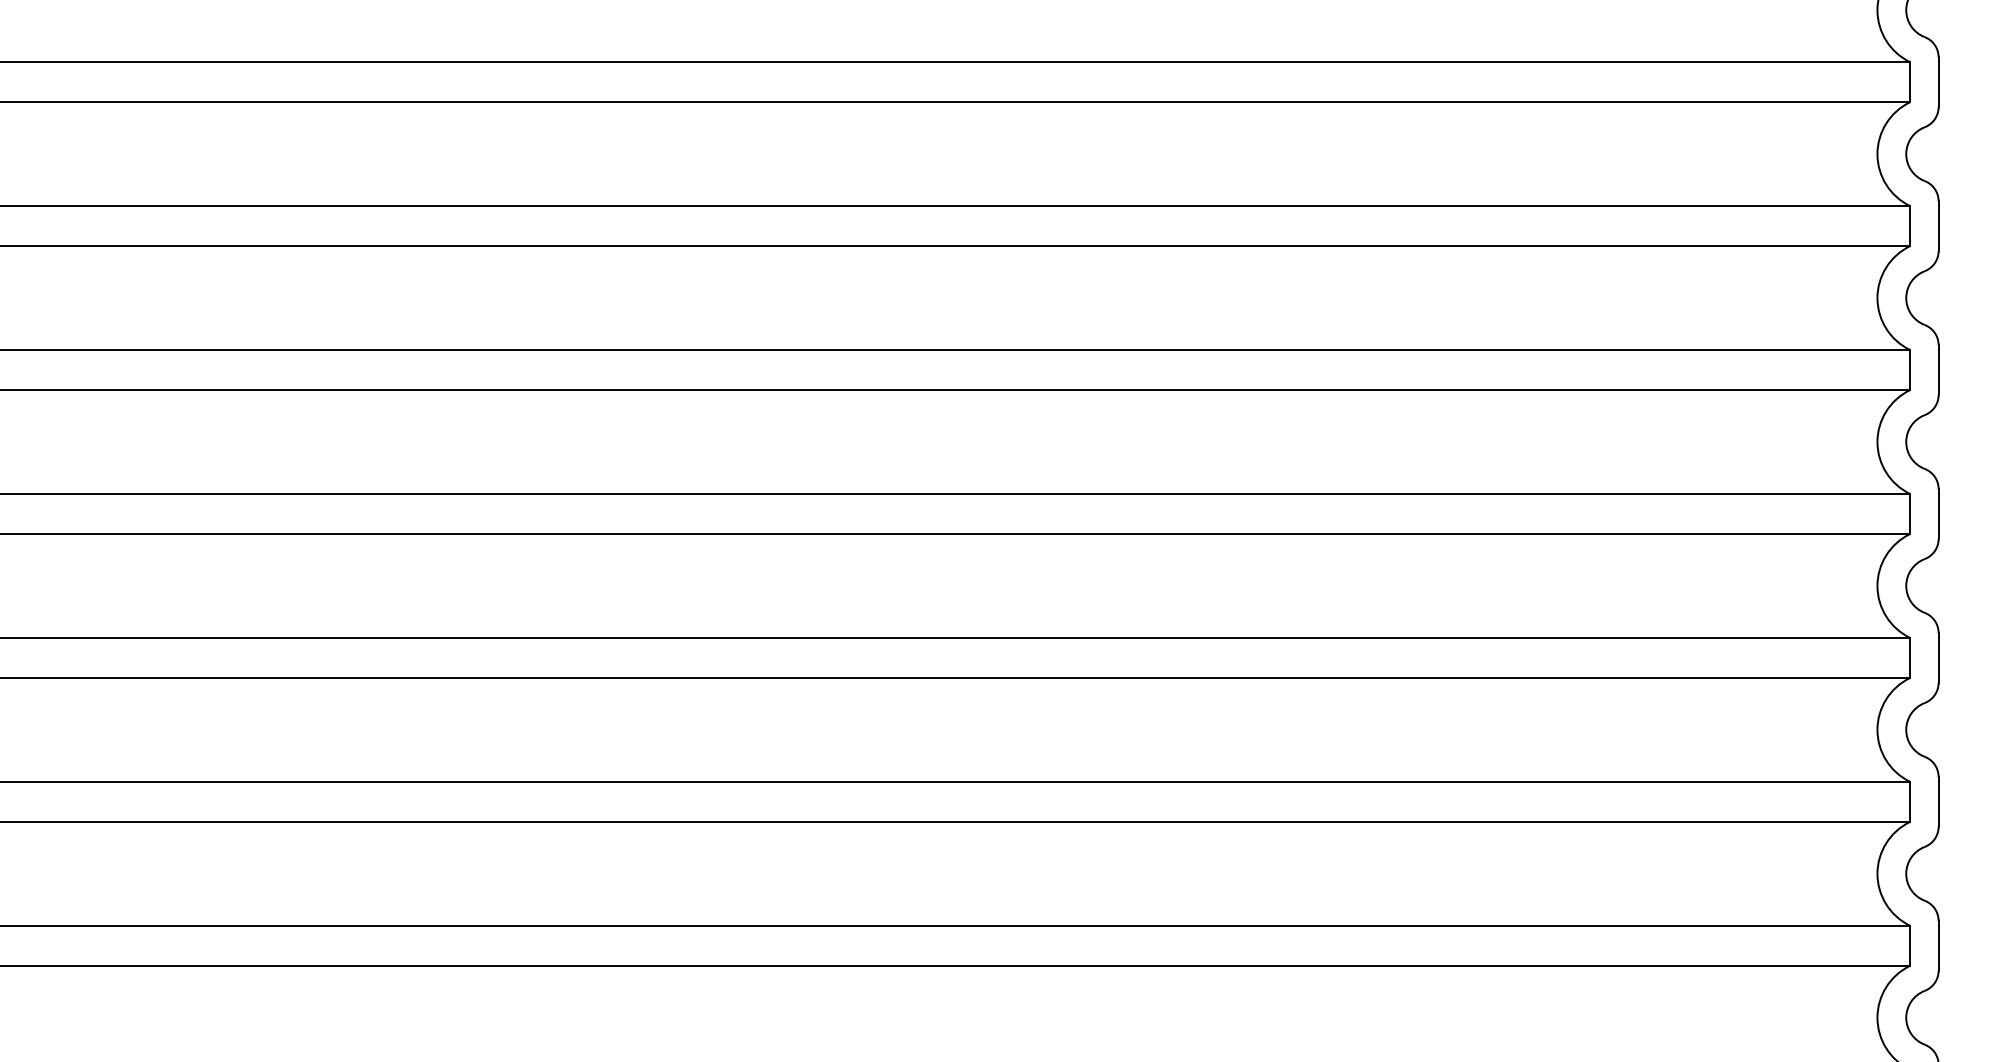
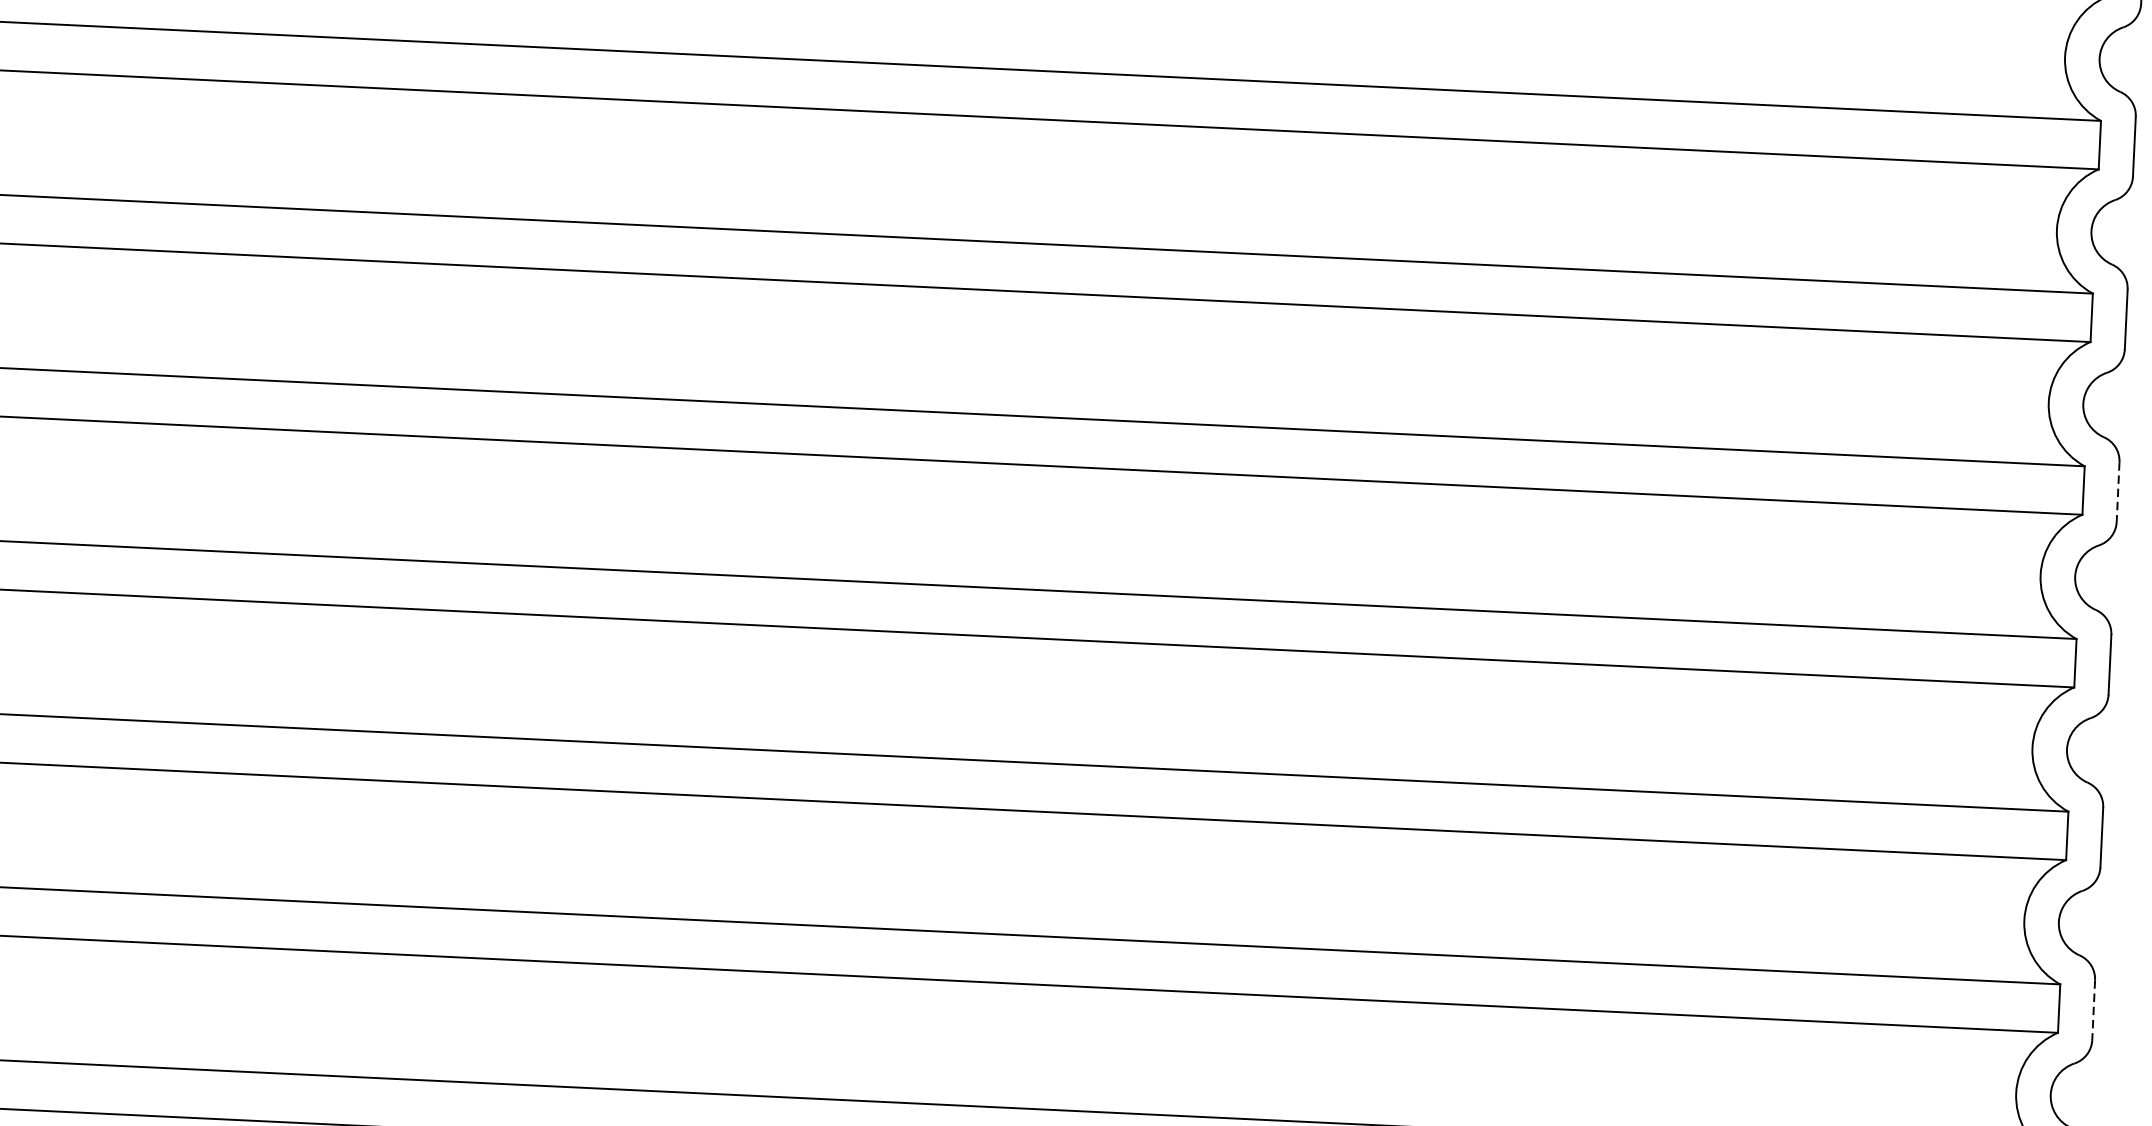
line: (1938, 370) -> (2117, 492), solid -> dashed
line: (1938, 801) -> (2093, 1009), solid -> dashed

